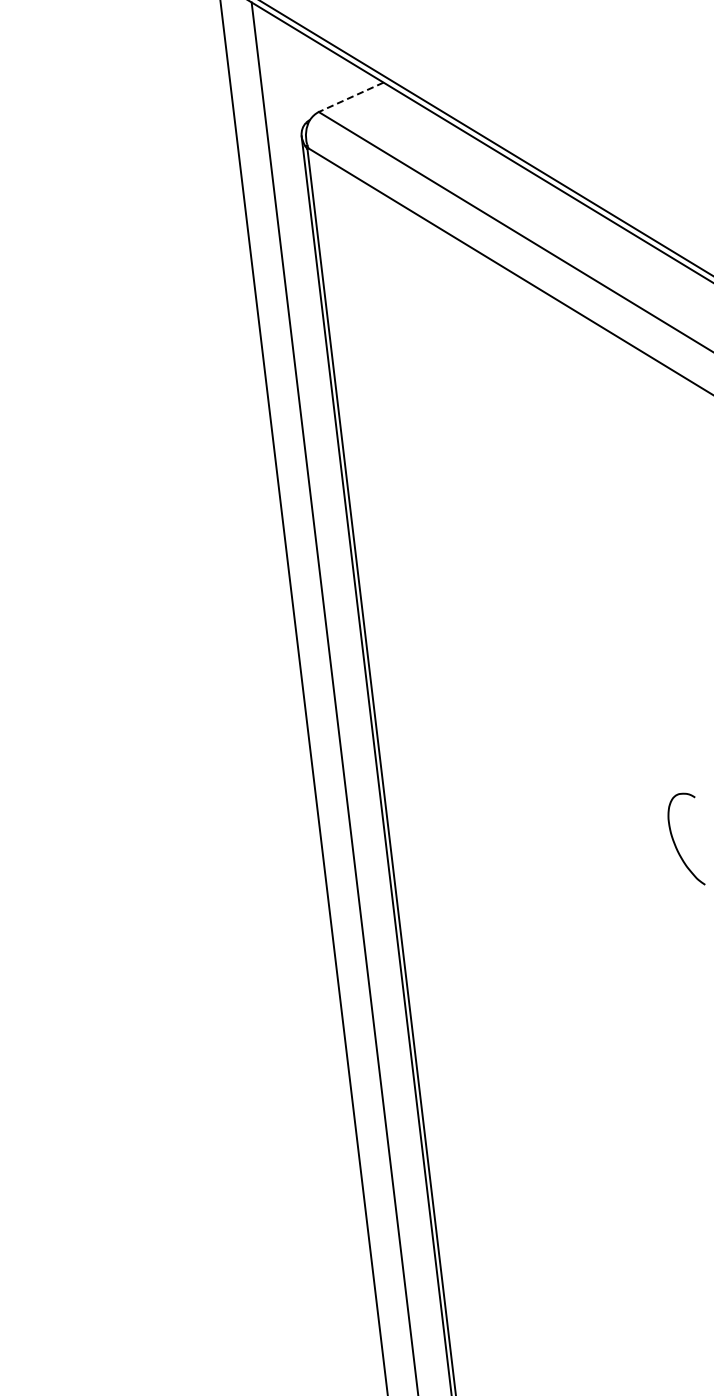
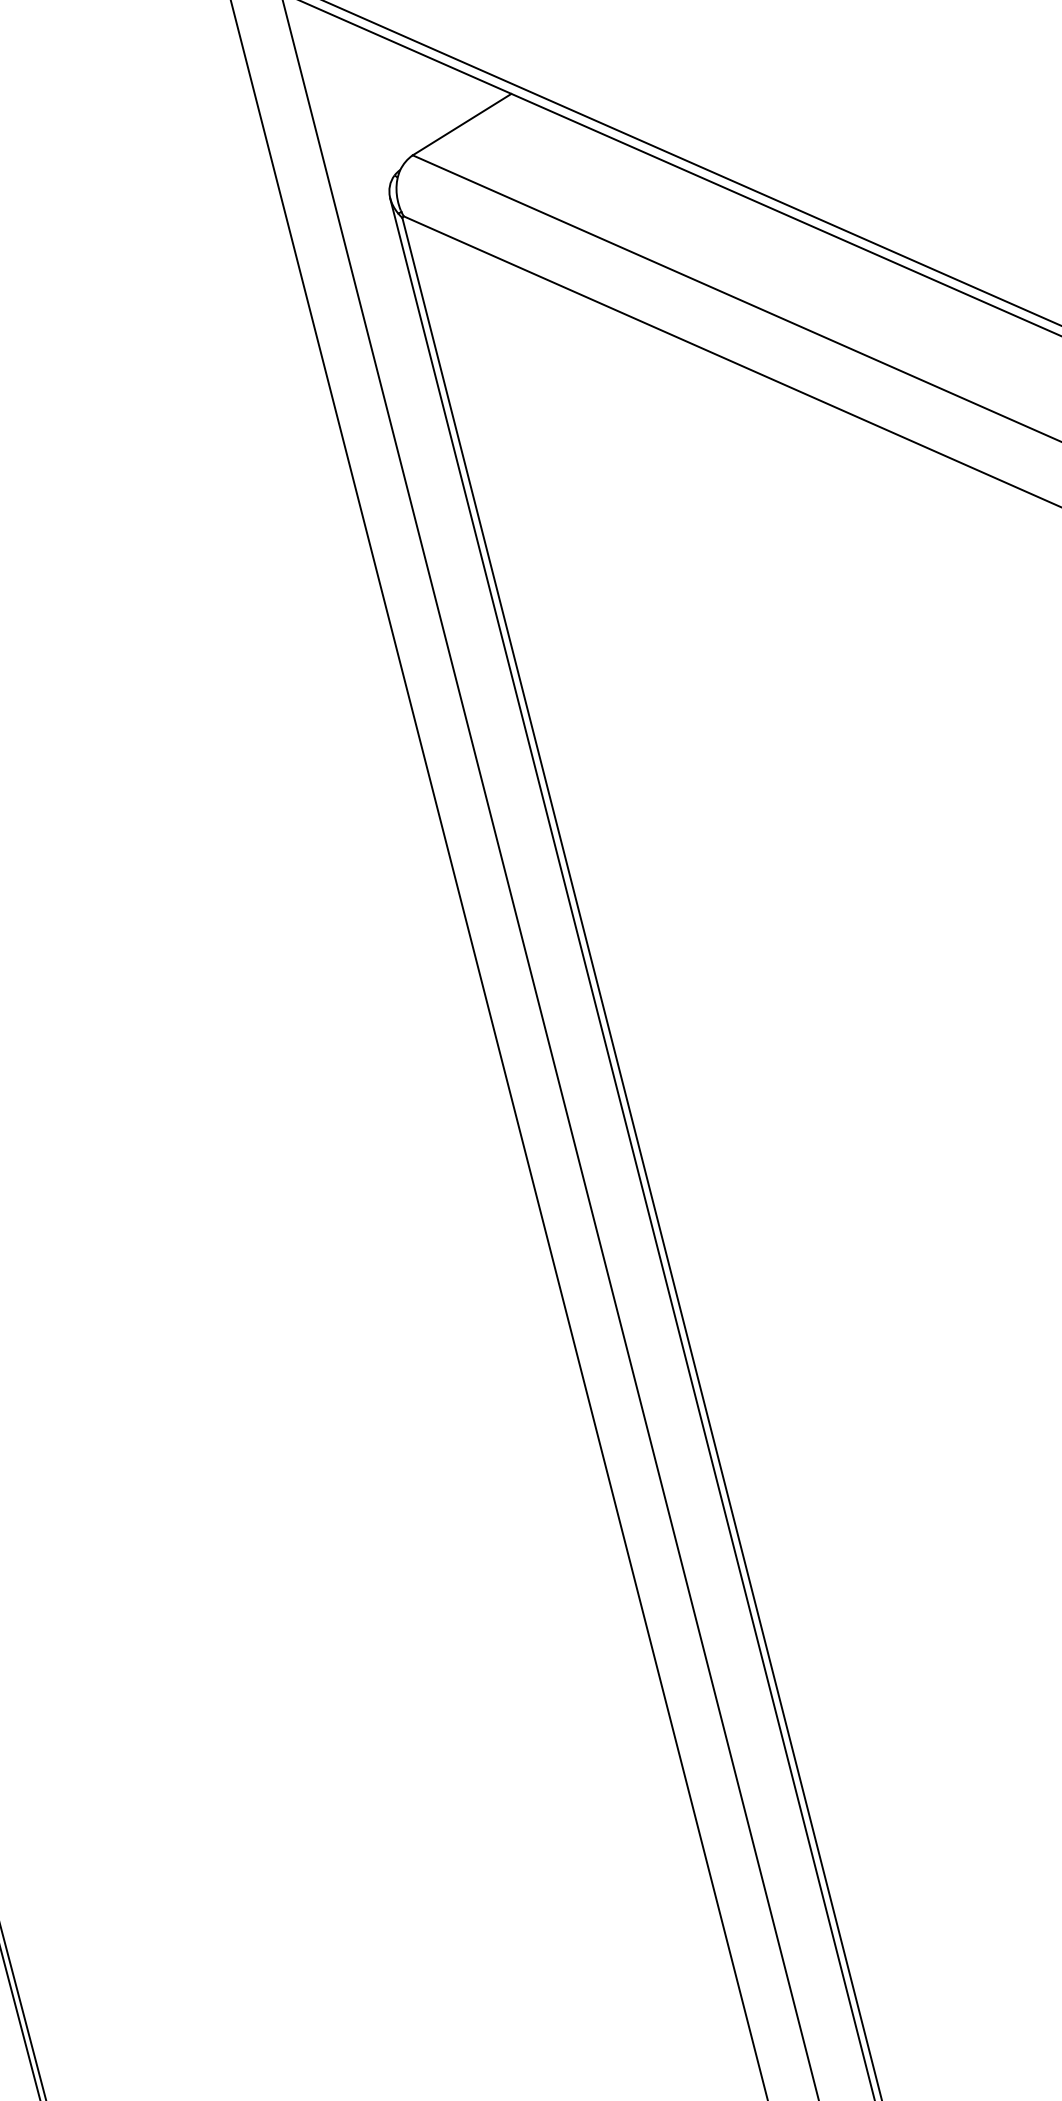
line: (351, 97) -> (462, 124), dashed -> solid

